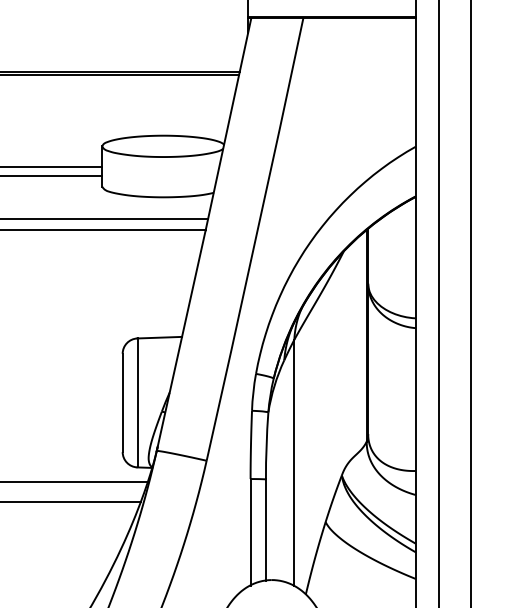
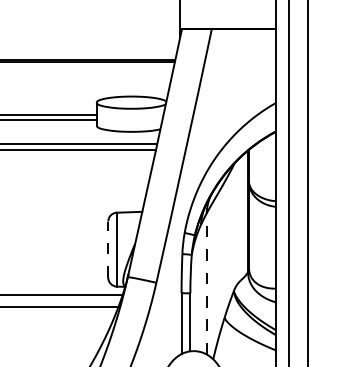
line: (123, 402) -> (108, 249), solid -> dashed
line: (294, 463) -> (206, 284), solid -> dashed

